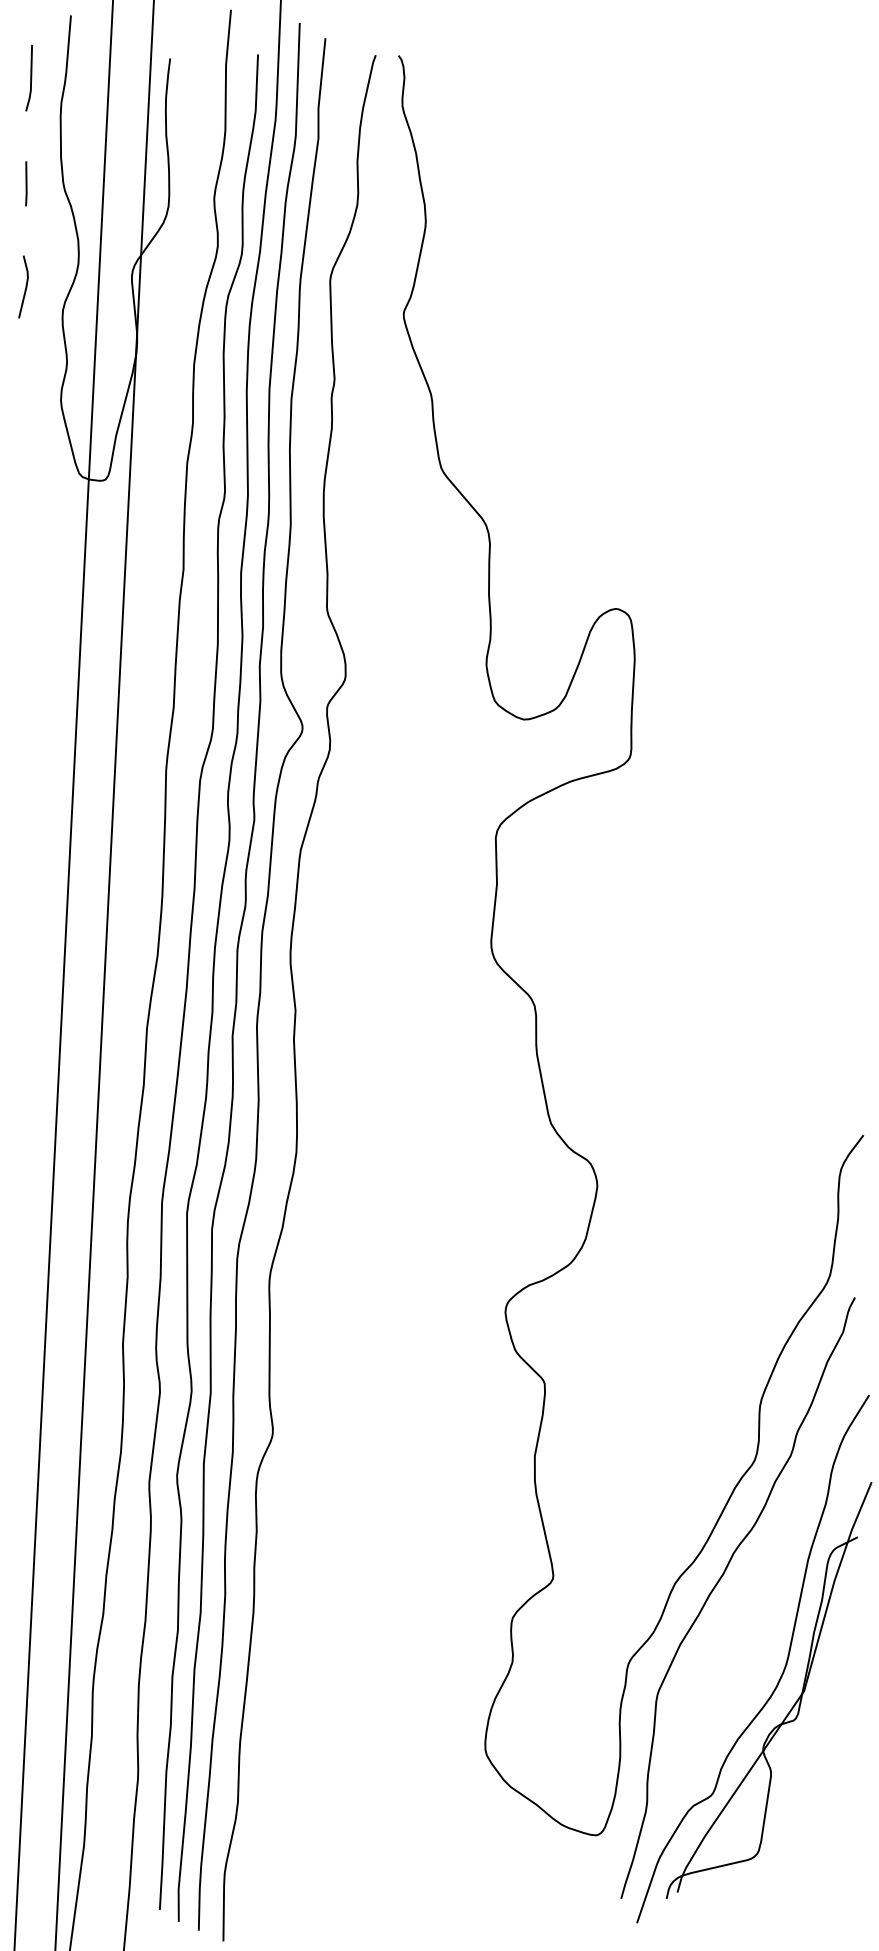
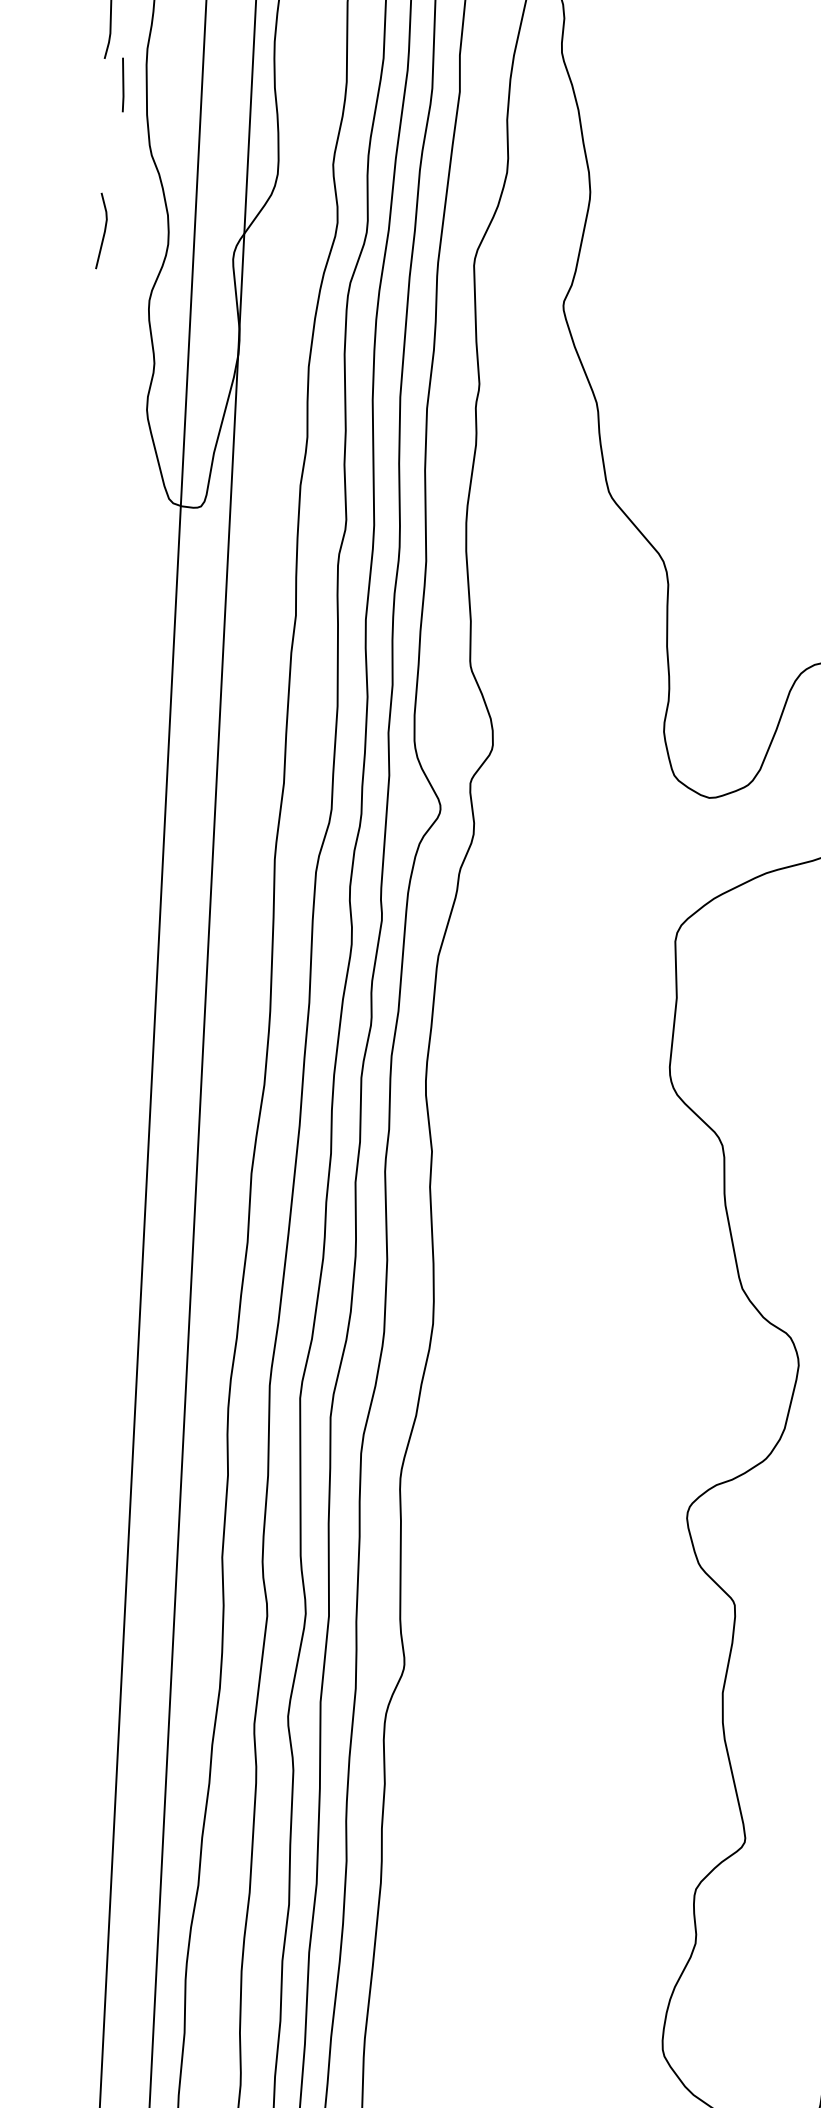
line: (26, 183) -> (123, 84), moved
line: (25, 286) -> (103, 230), moved

